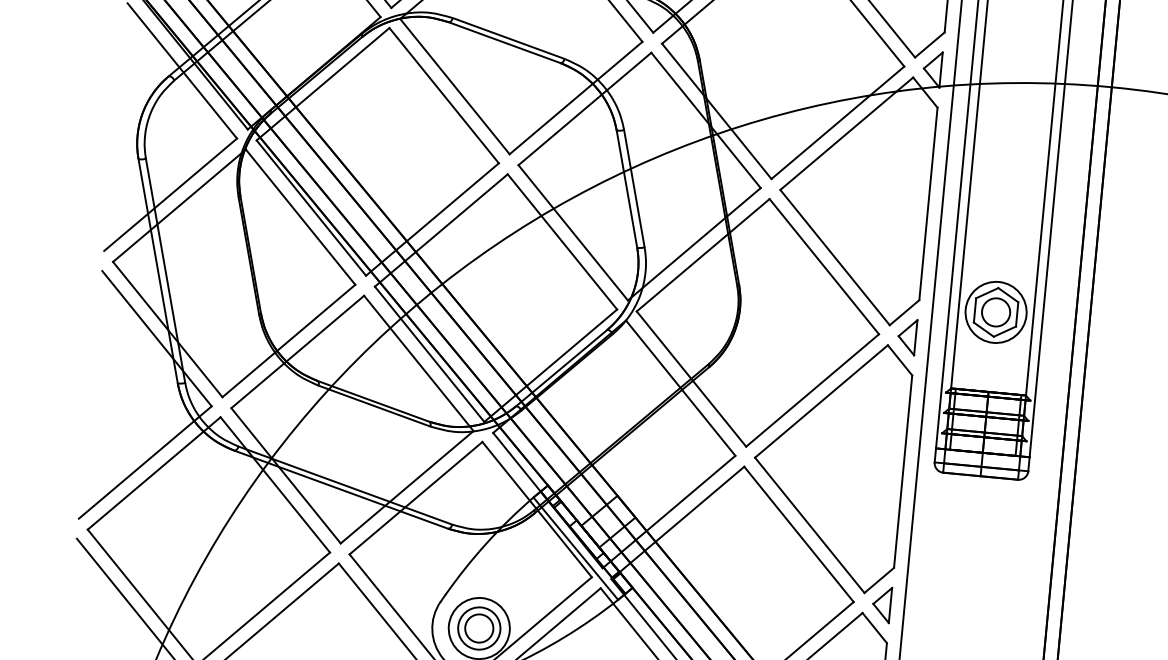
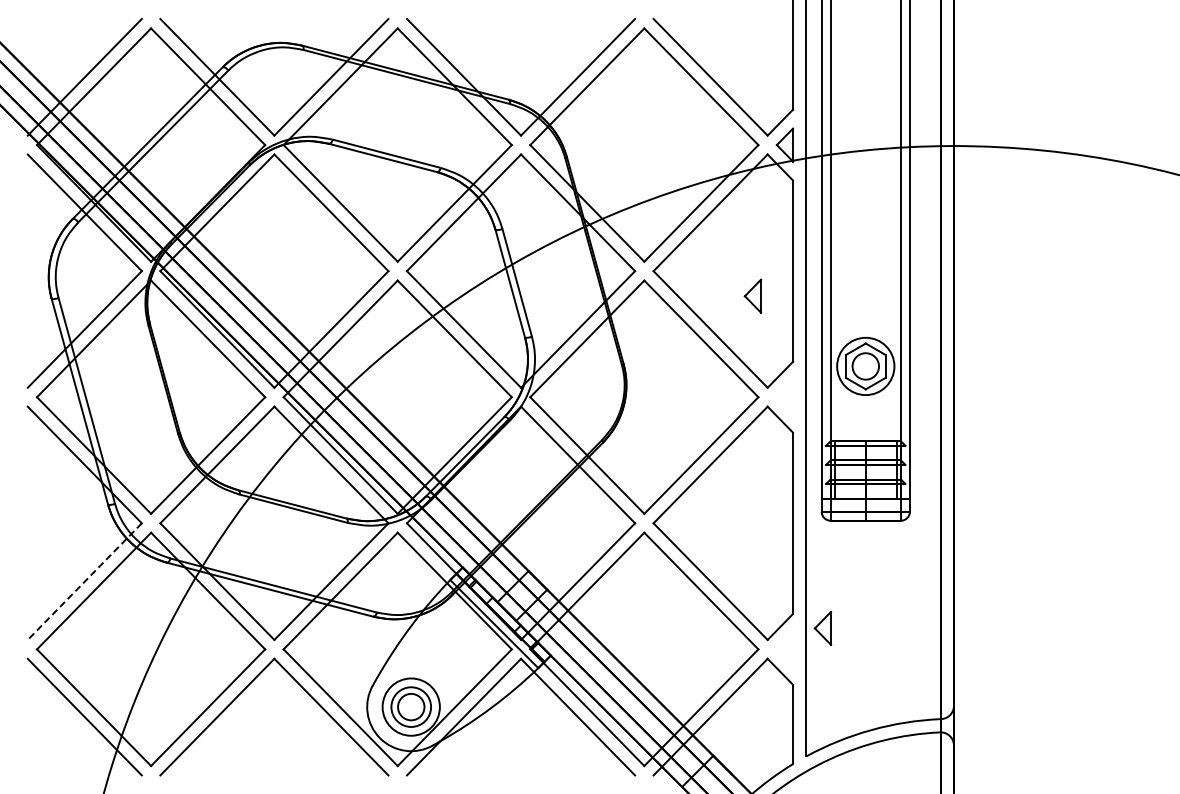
part: (906, 336) -> (752, 295), moved
line: (144, 462) -> (84, 581), solid -> dashed
part: (881, 603) -> (822, 627), moved

